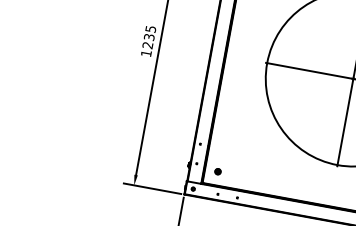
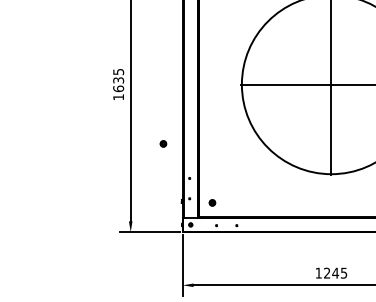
text: (147, 45) -> (118, 88), 1235 -> 1635
part: (181, 105) -> (163, 143), added

